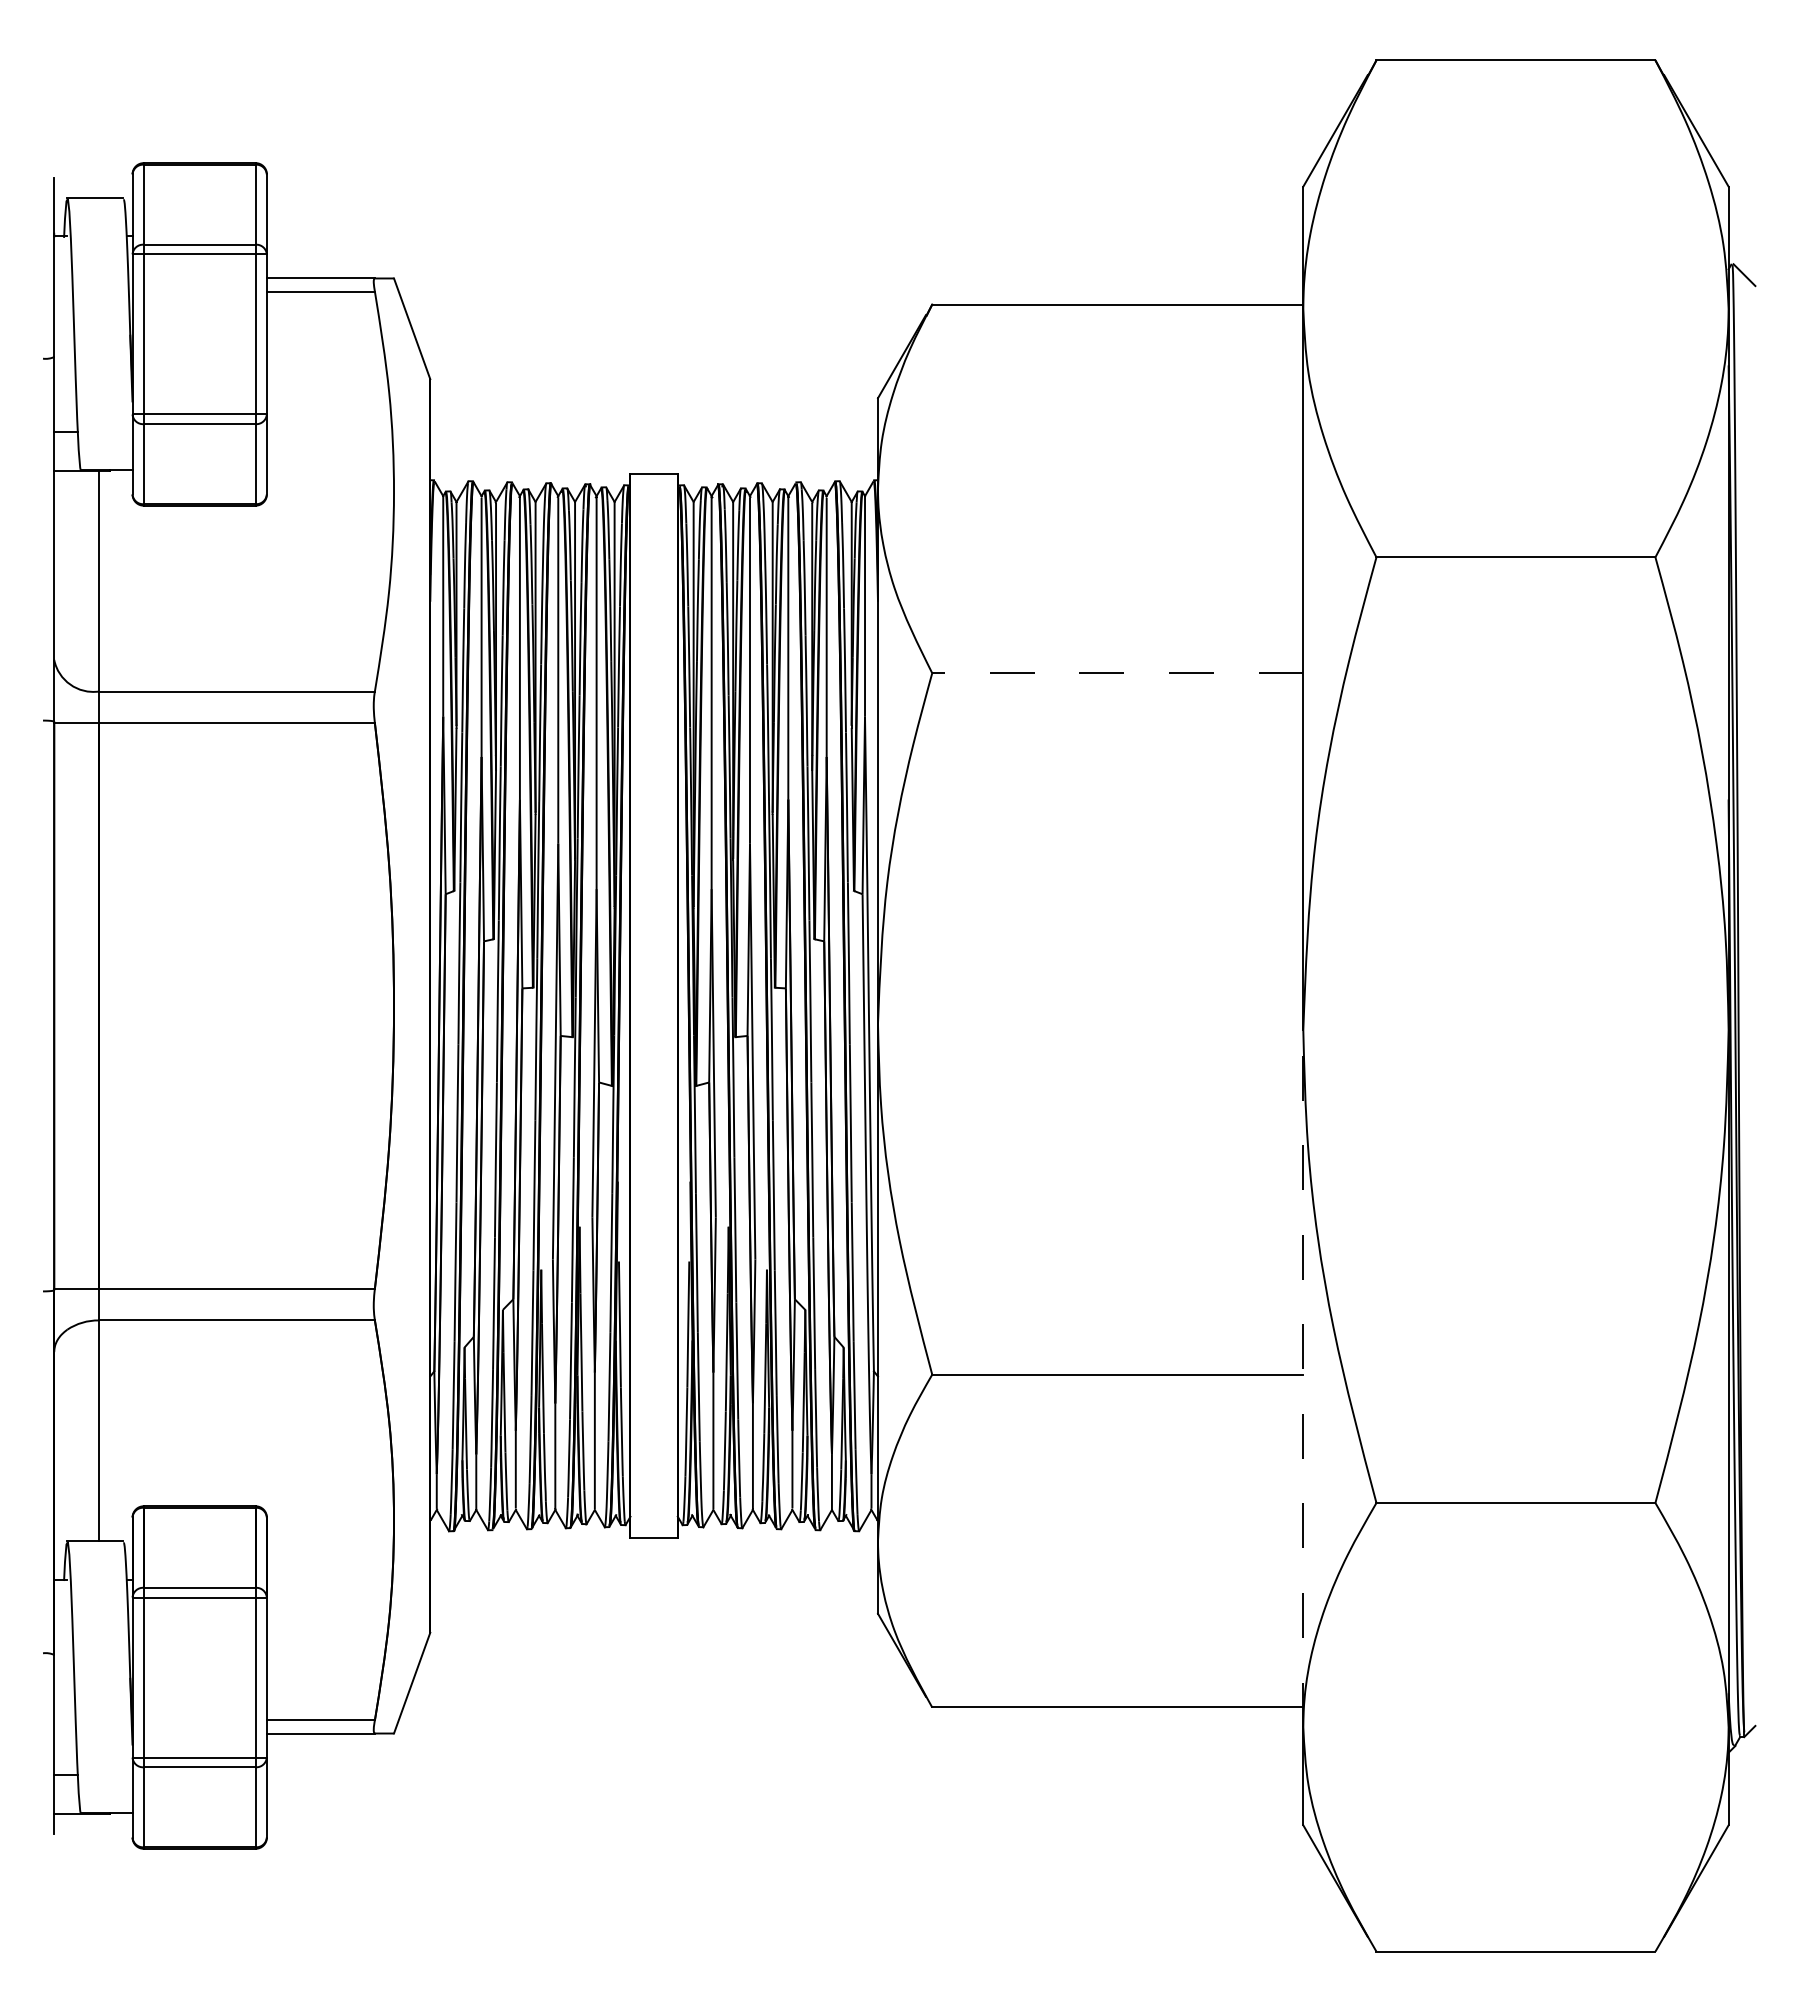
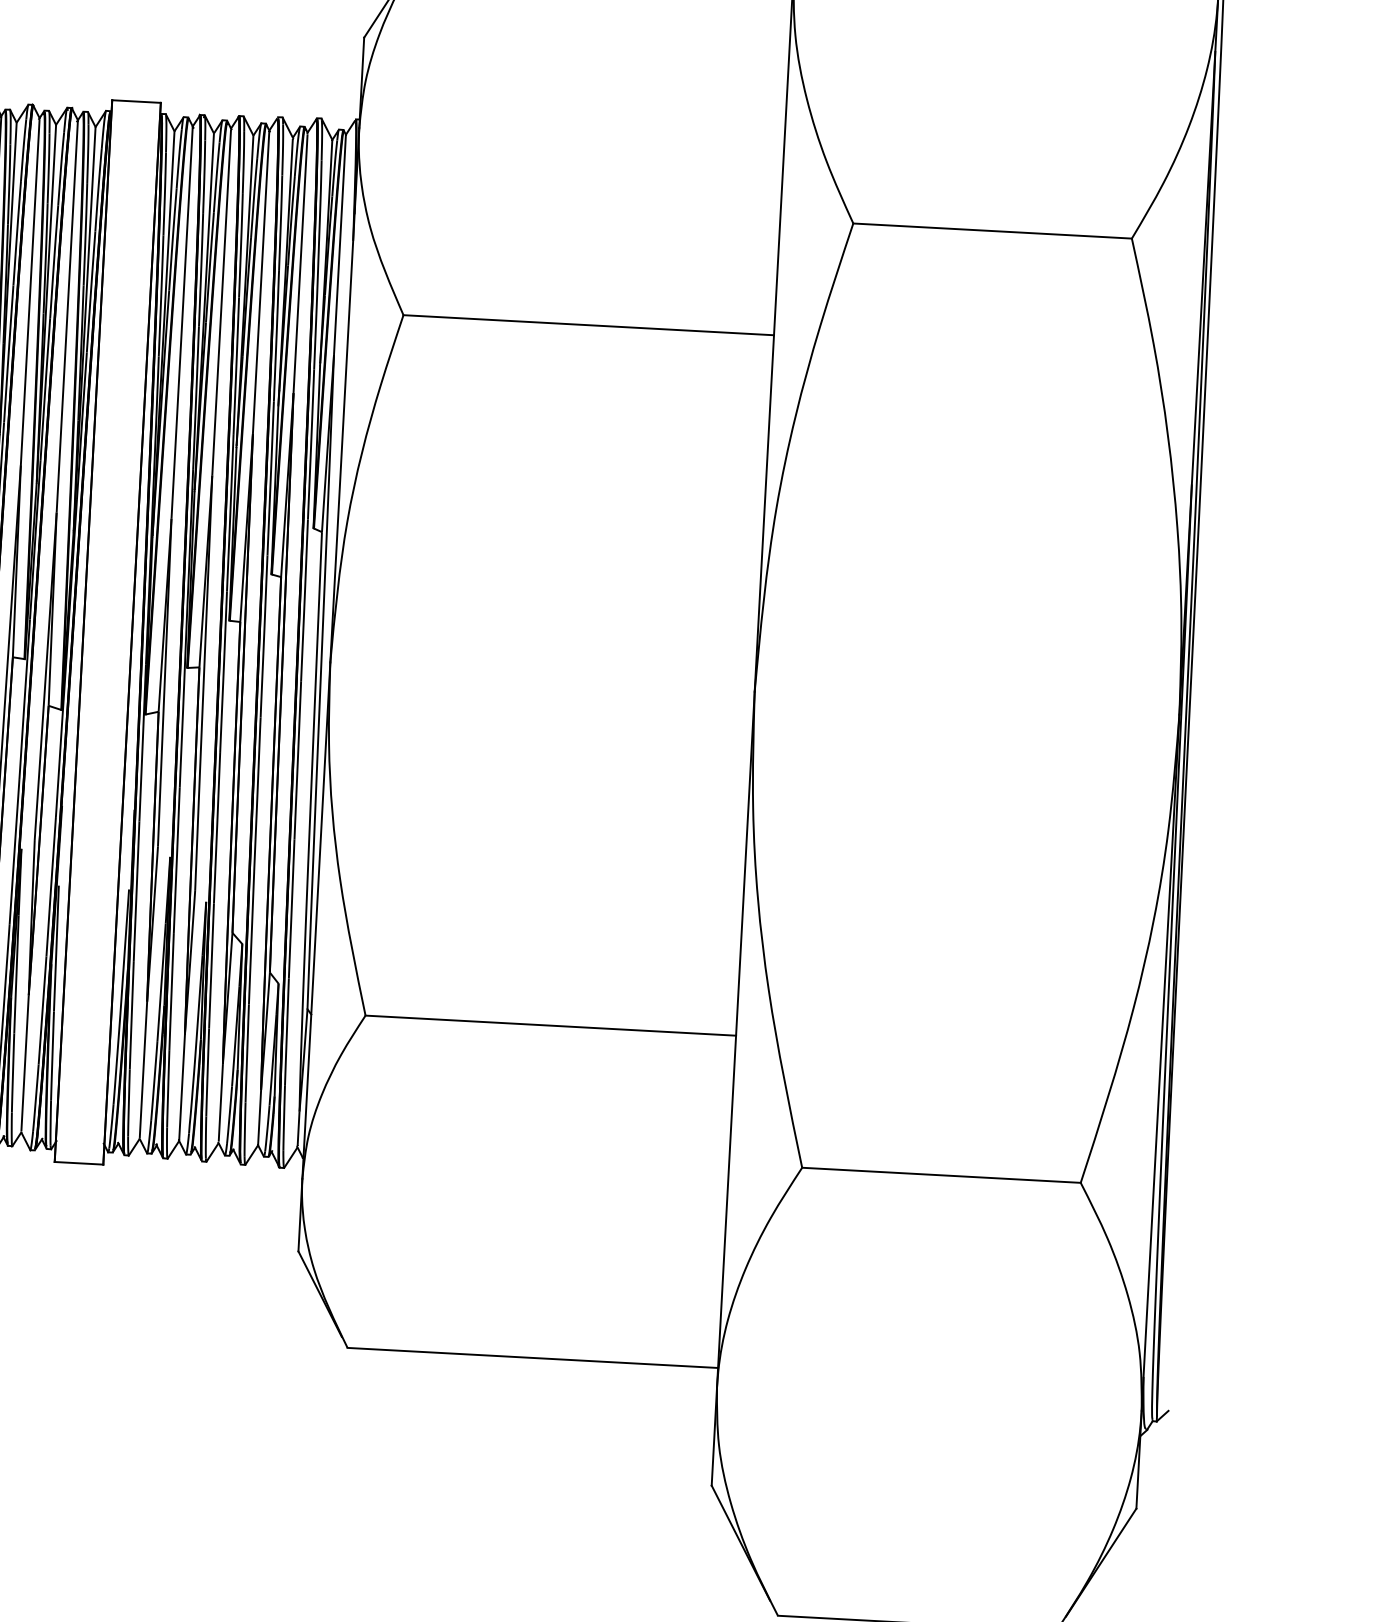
line: (1117, 673) -> (588, 325), dashed -> solid
line: (1303, 1378) -> (736, 1039), dashed -> solid

